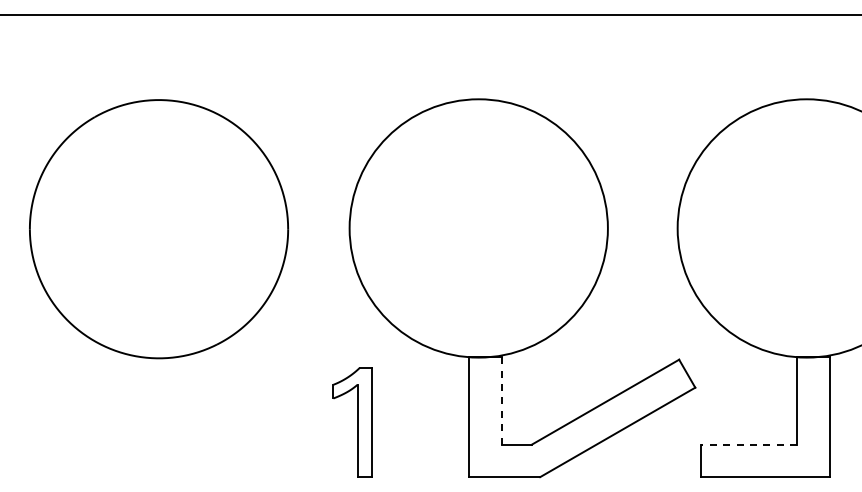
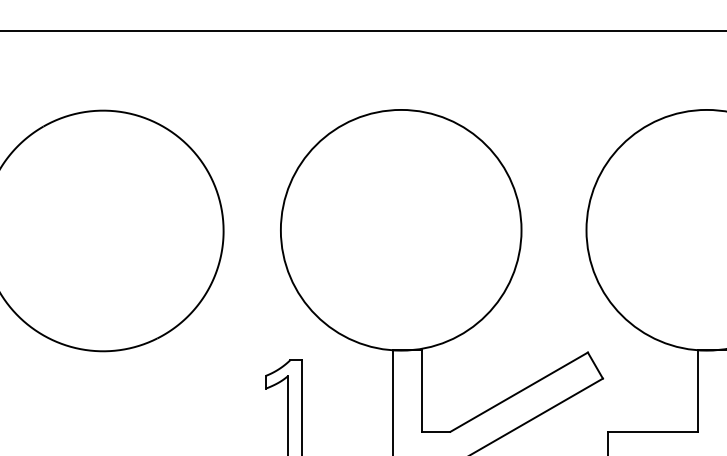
line: (501, 401) -> (422, 391), dashed -> solid
line: (748, 444) -> (652, 431), dashed -> solid

